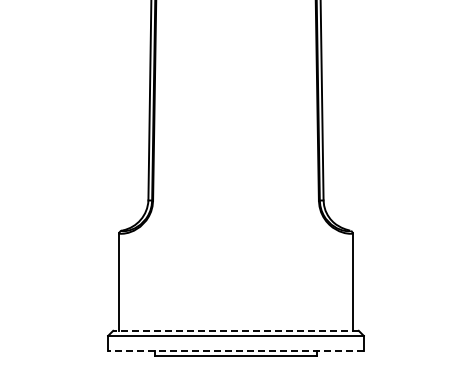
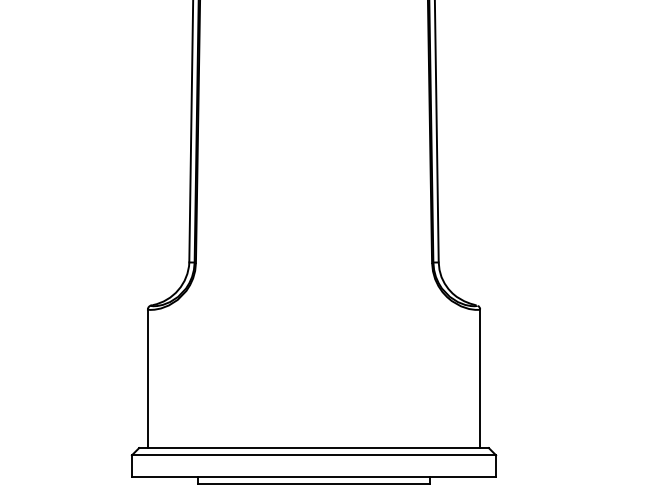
line: (235, 330) -> (313, 447), dashed -> solid
line: (235, 351) -> (313, 477), dashed -> solid

